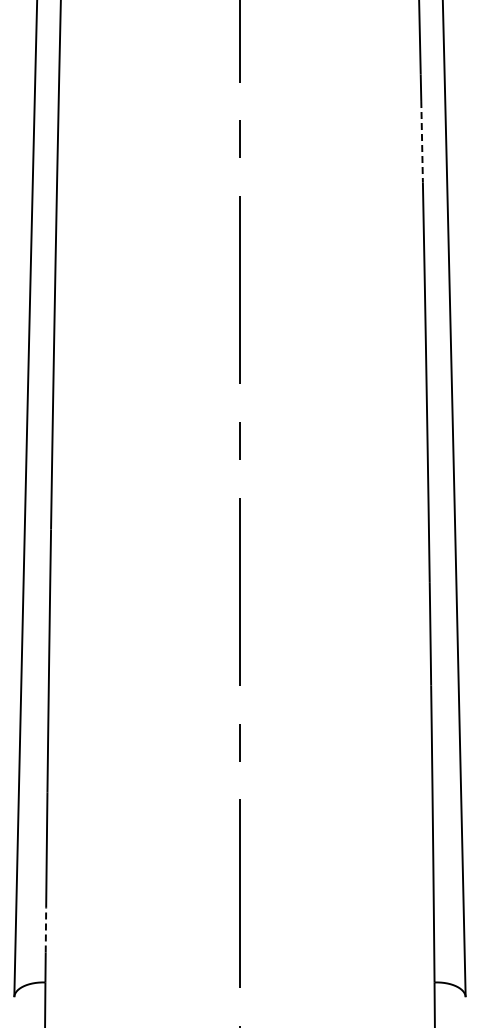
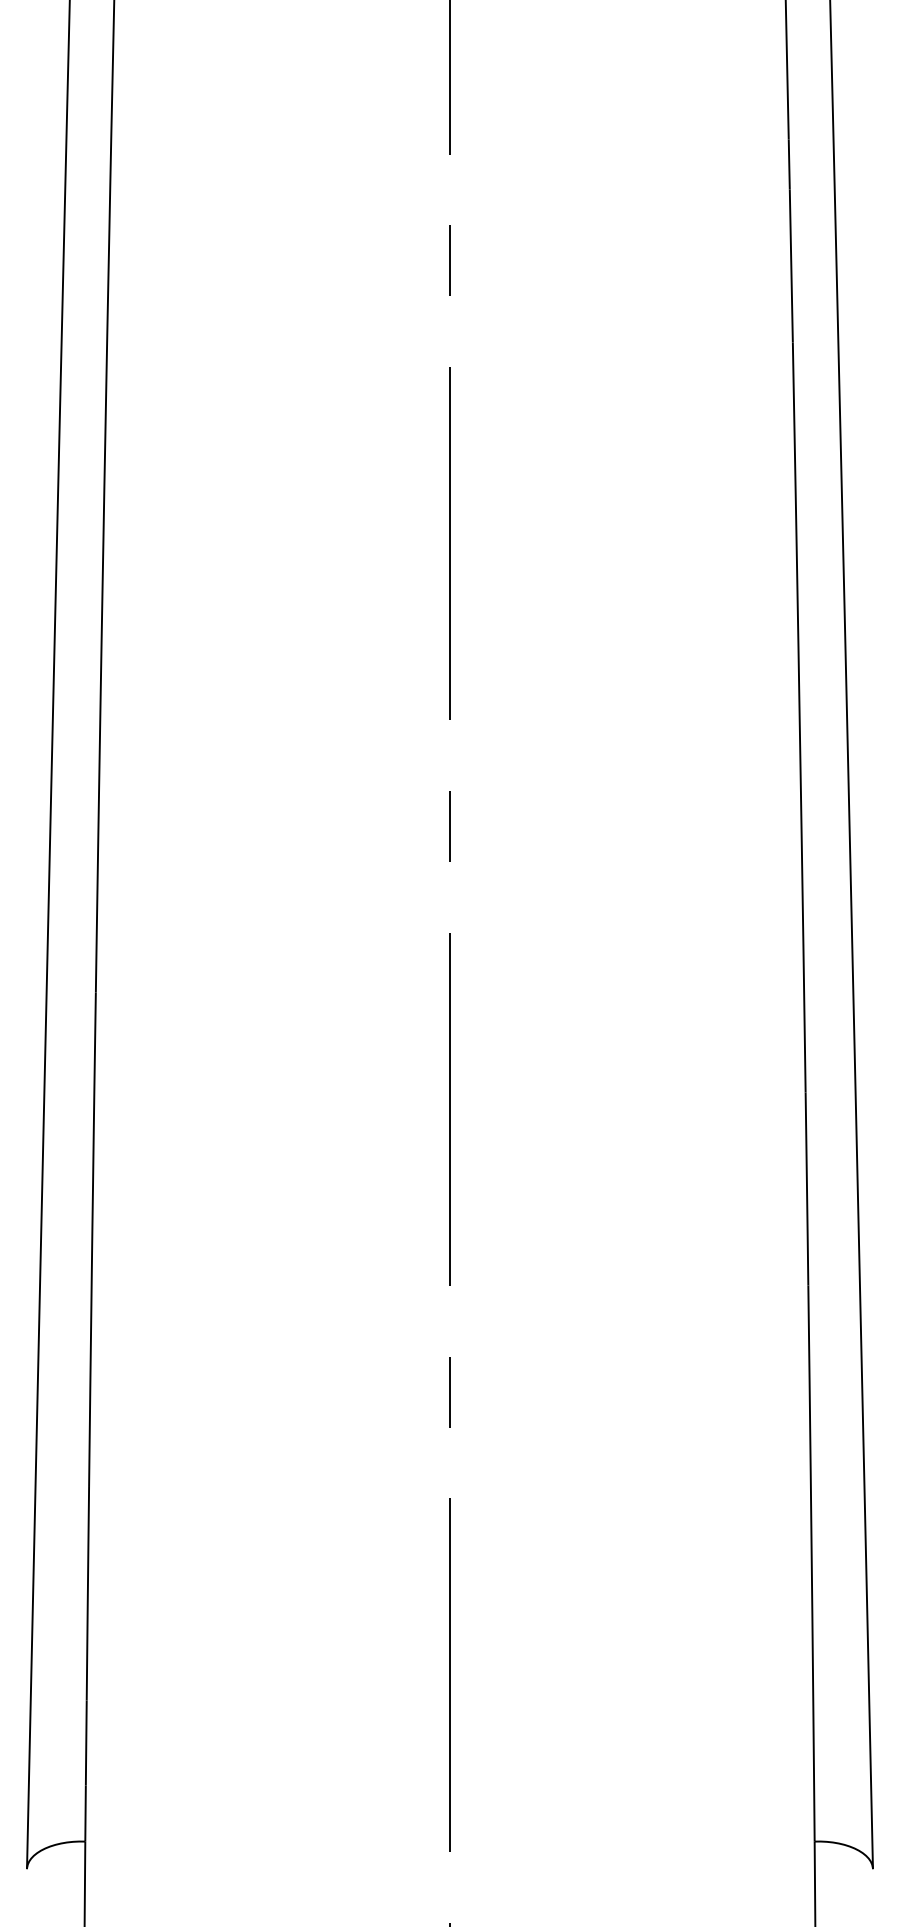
line: (422, 141) -> (792, 265), dashed -> solid
line: (45, 929) -> (85, 1742), dashed -> solid

